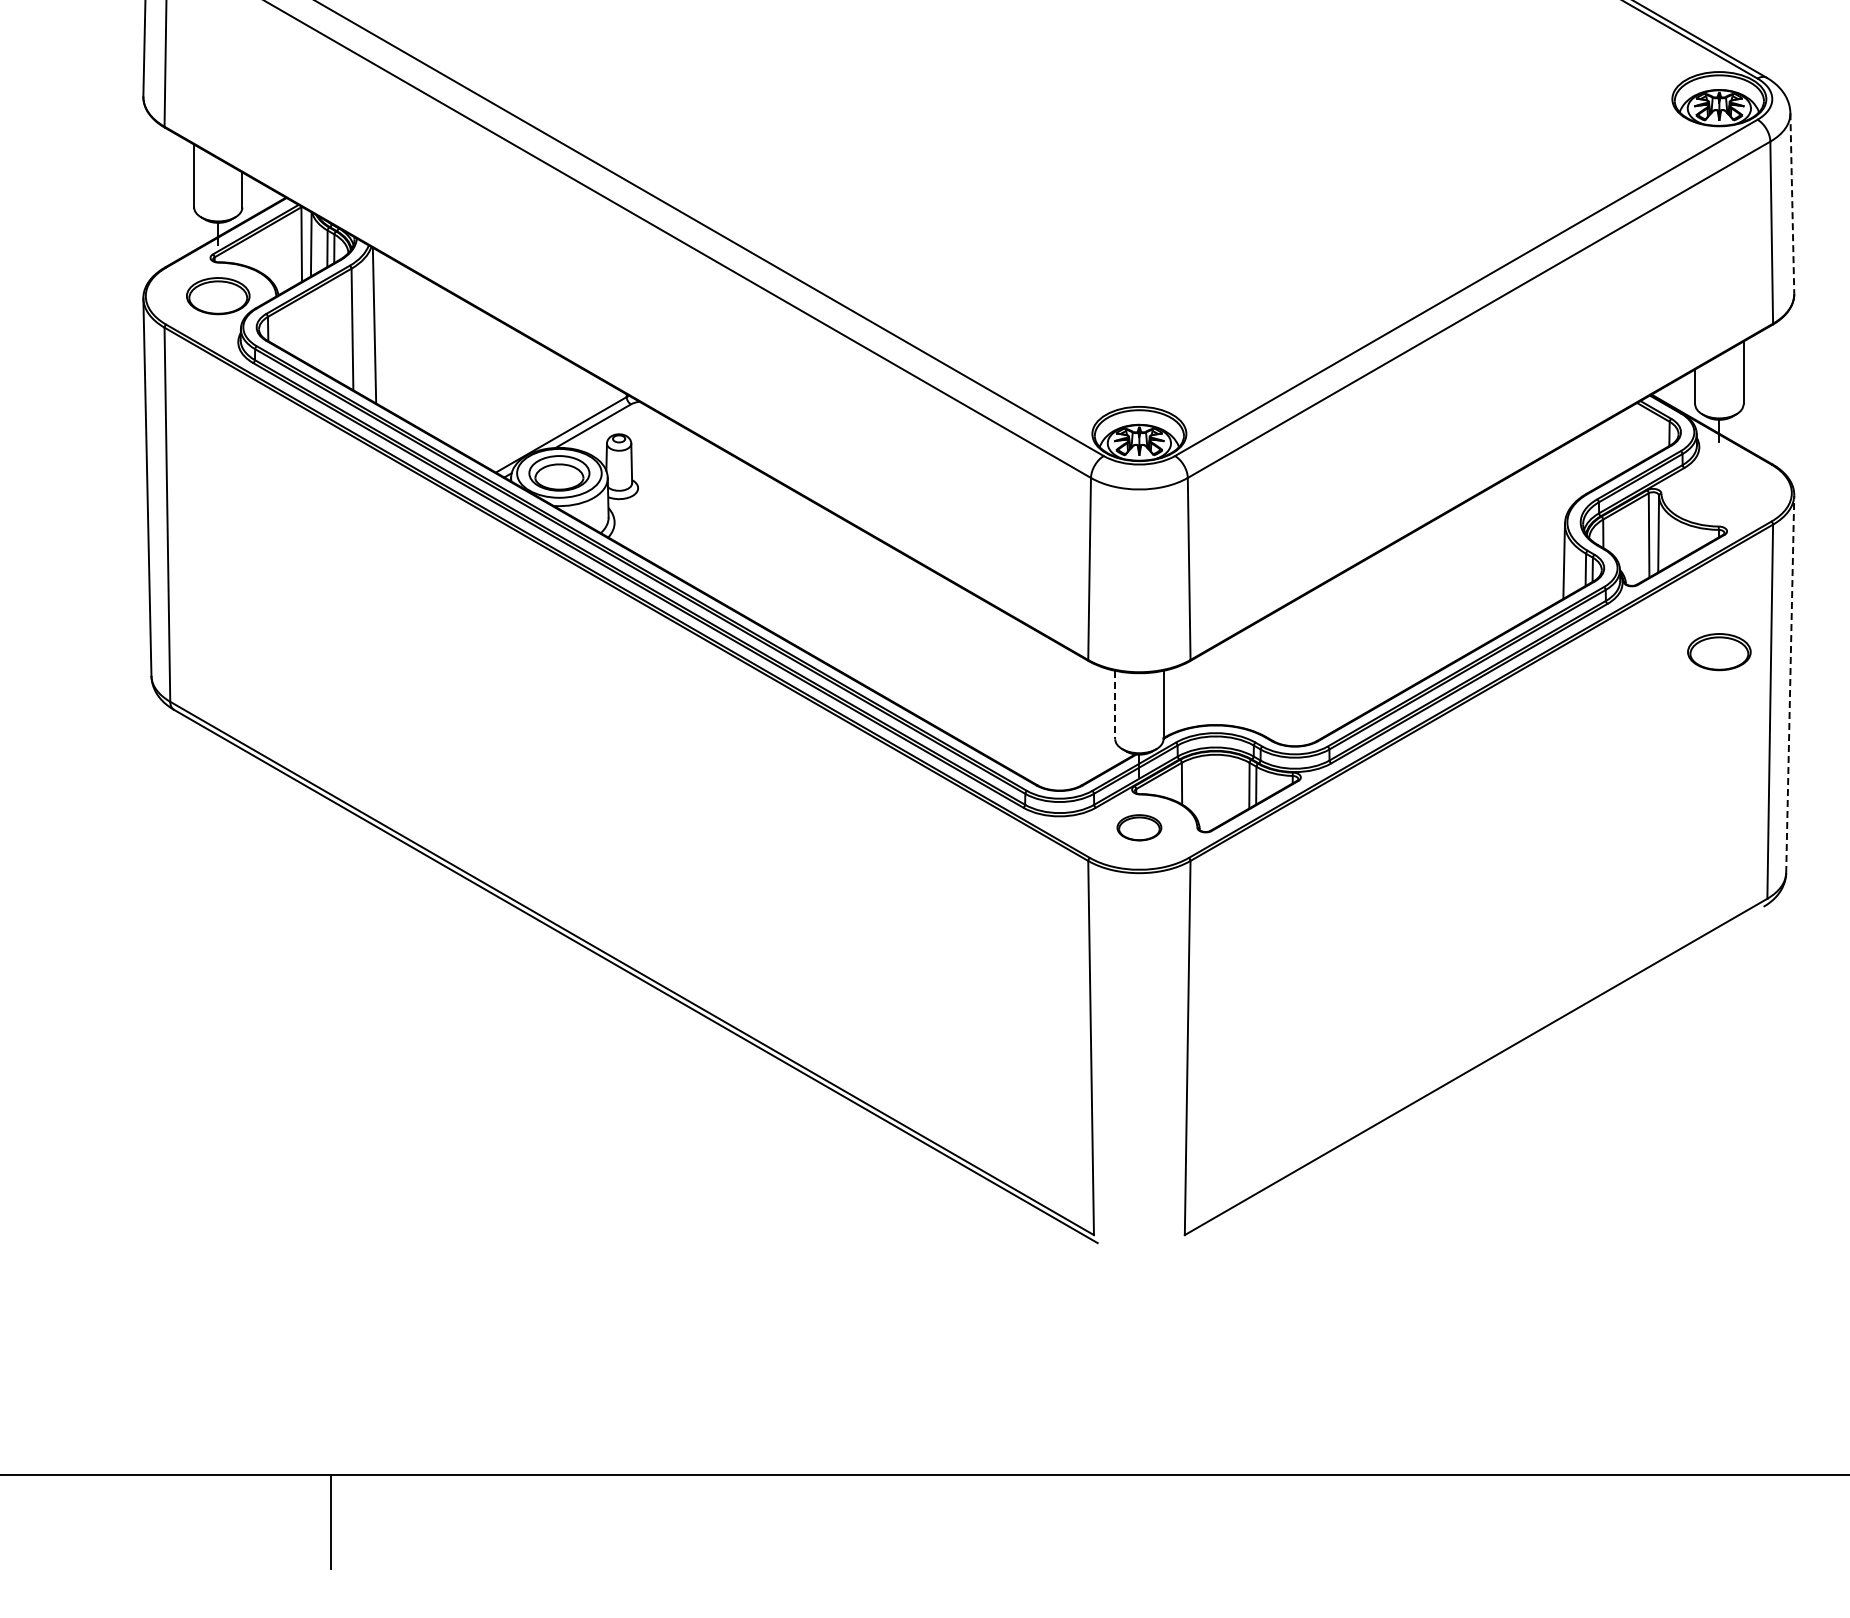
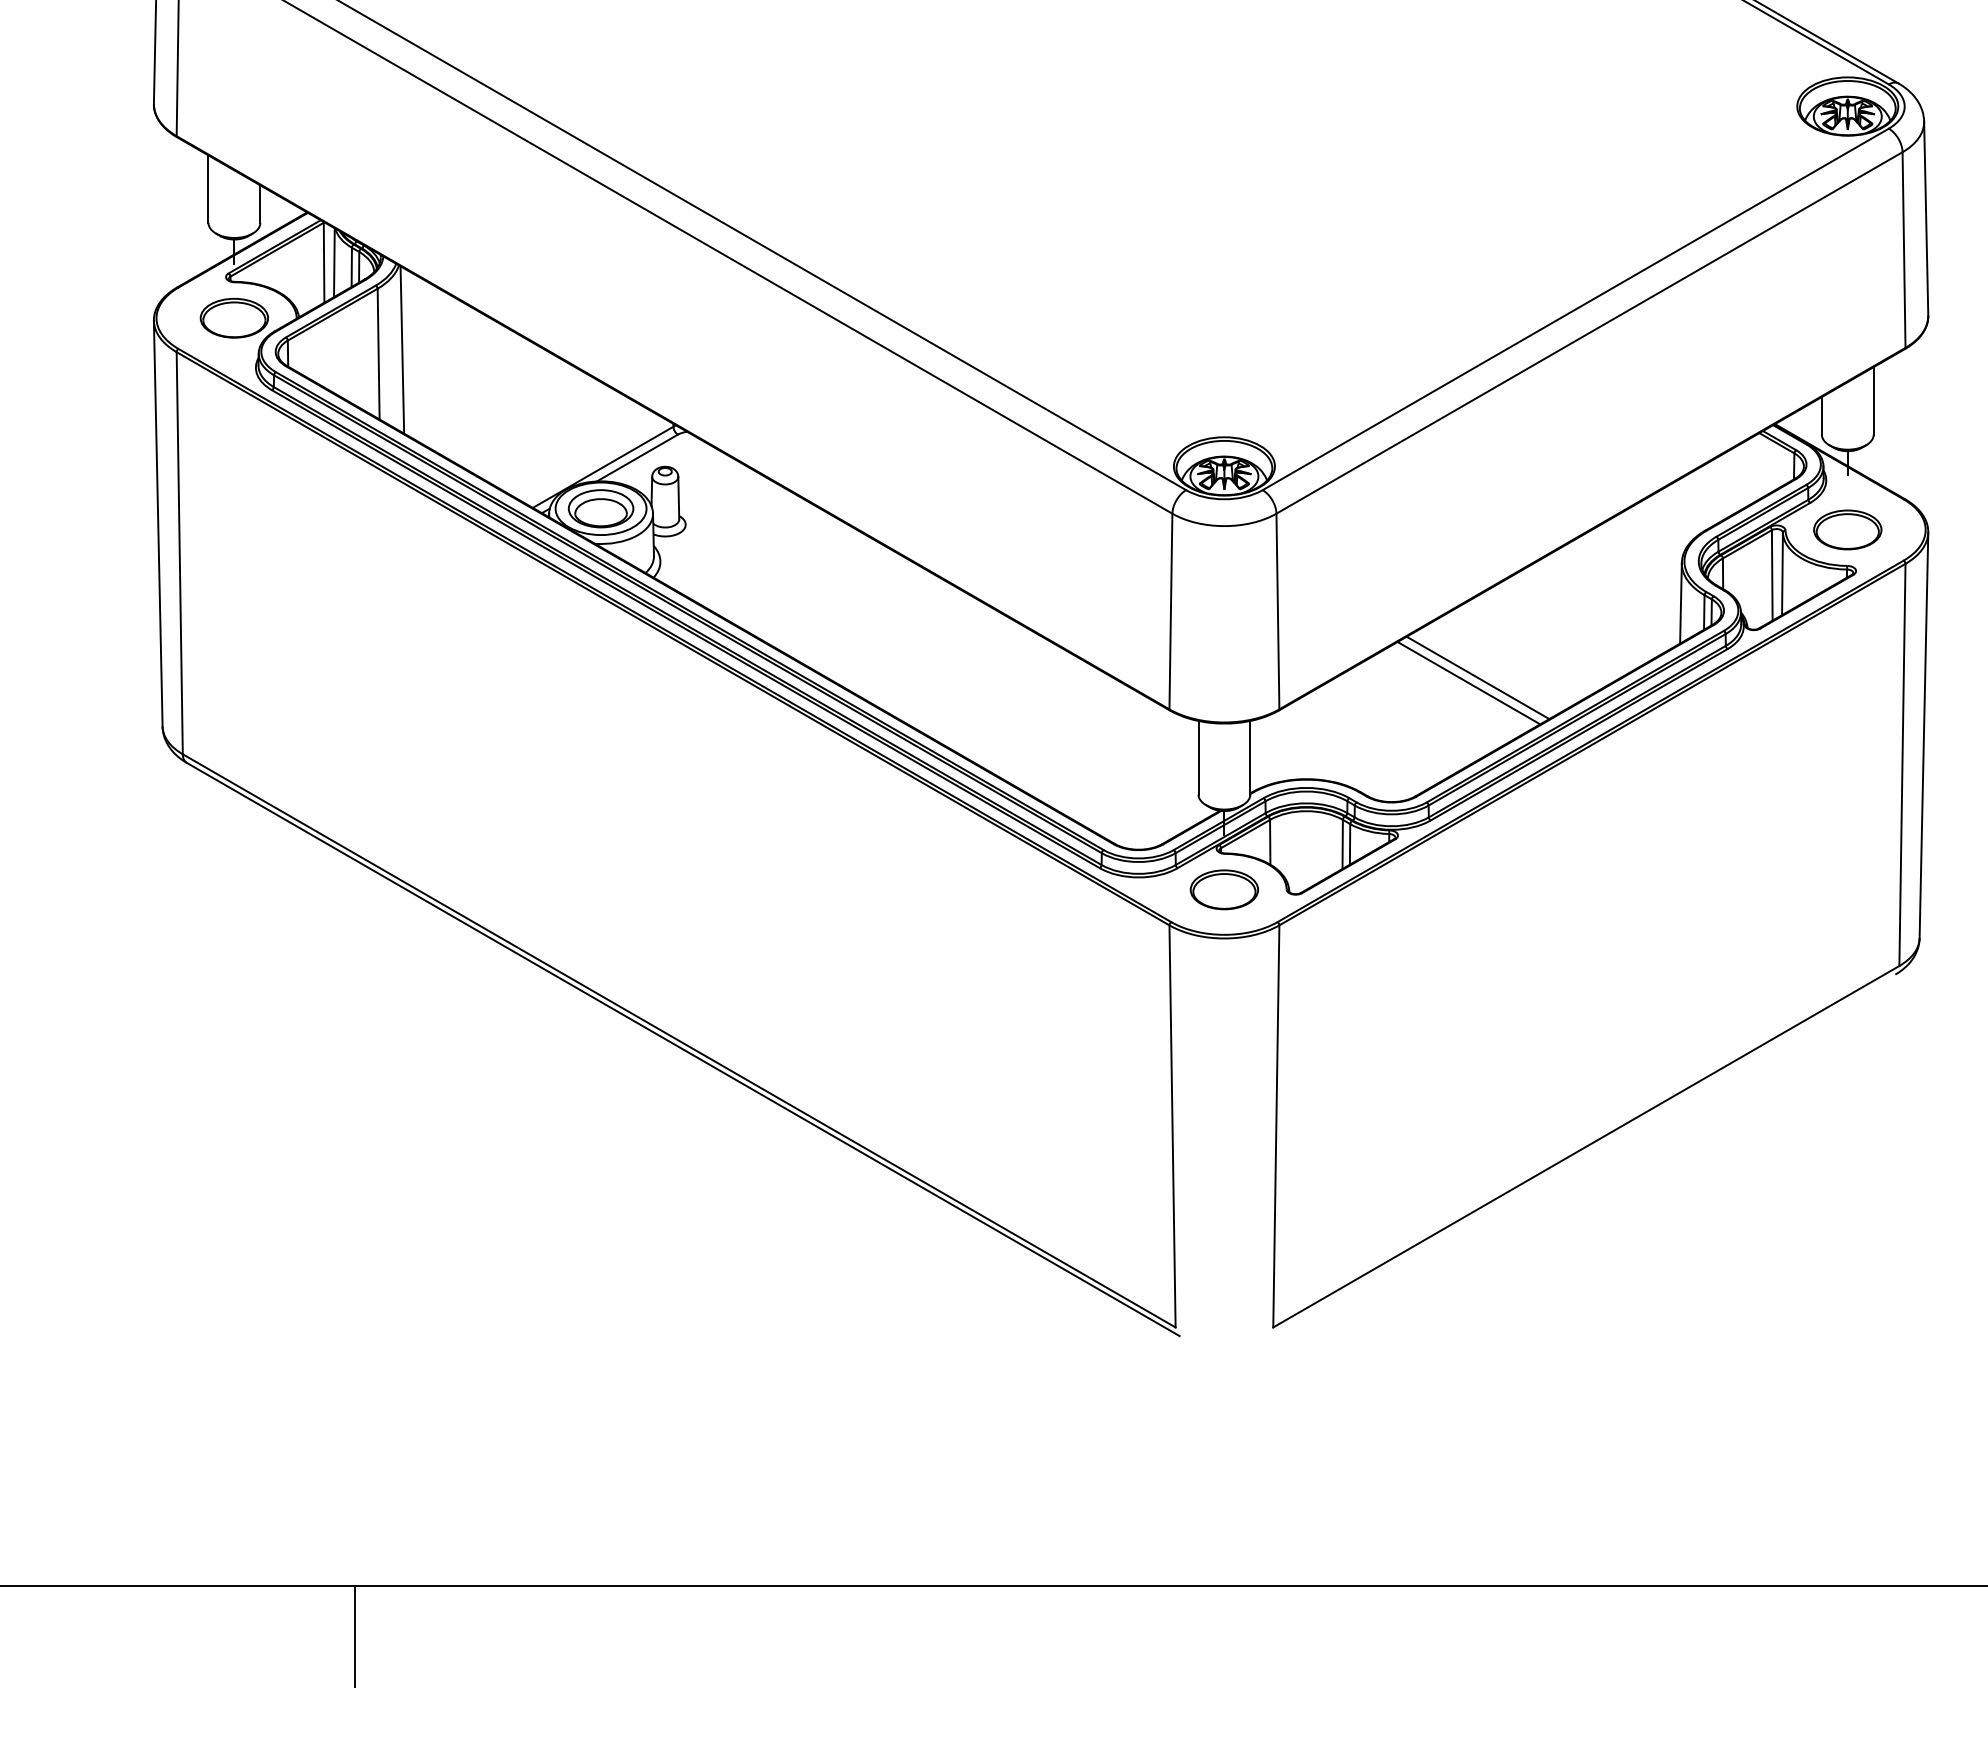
line: (1792, 203) -> (1926, 218), dashed -> solid
line: (1374, 630) -> (1477, 677), added
line: (1366, 635) -> (1468, 683), added
part: (1719, 652) -> (1847, 530), moved
line: (1790, 684) -> (1924, 735), dashed -> solid
line: (1115, 705) -> (1198, 758), dashed -> solid
part: (1139, 827) -> (1224, 889), size x1.43

